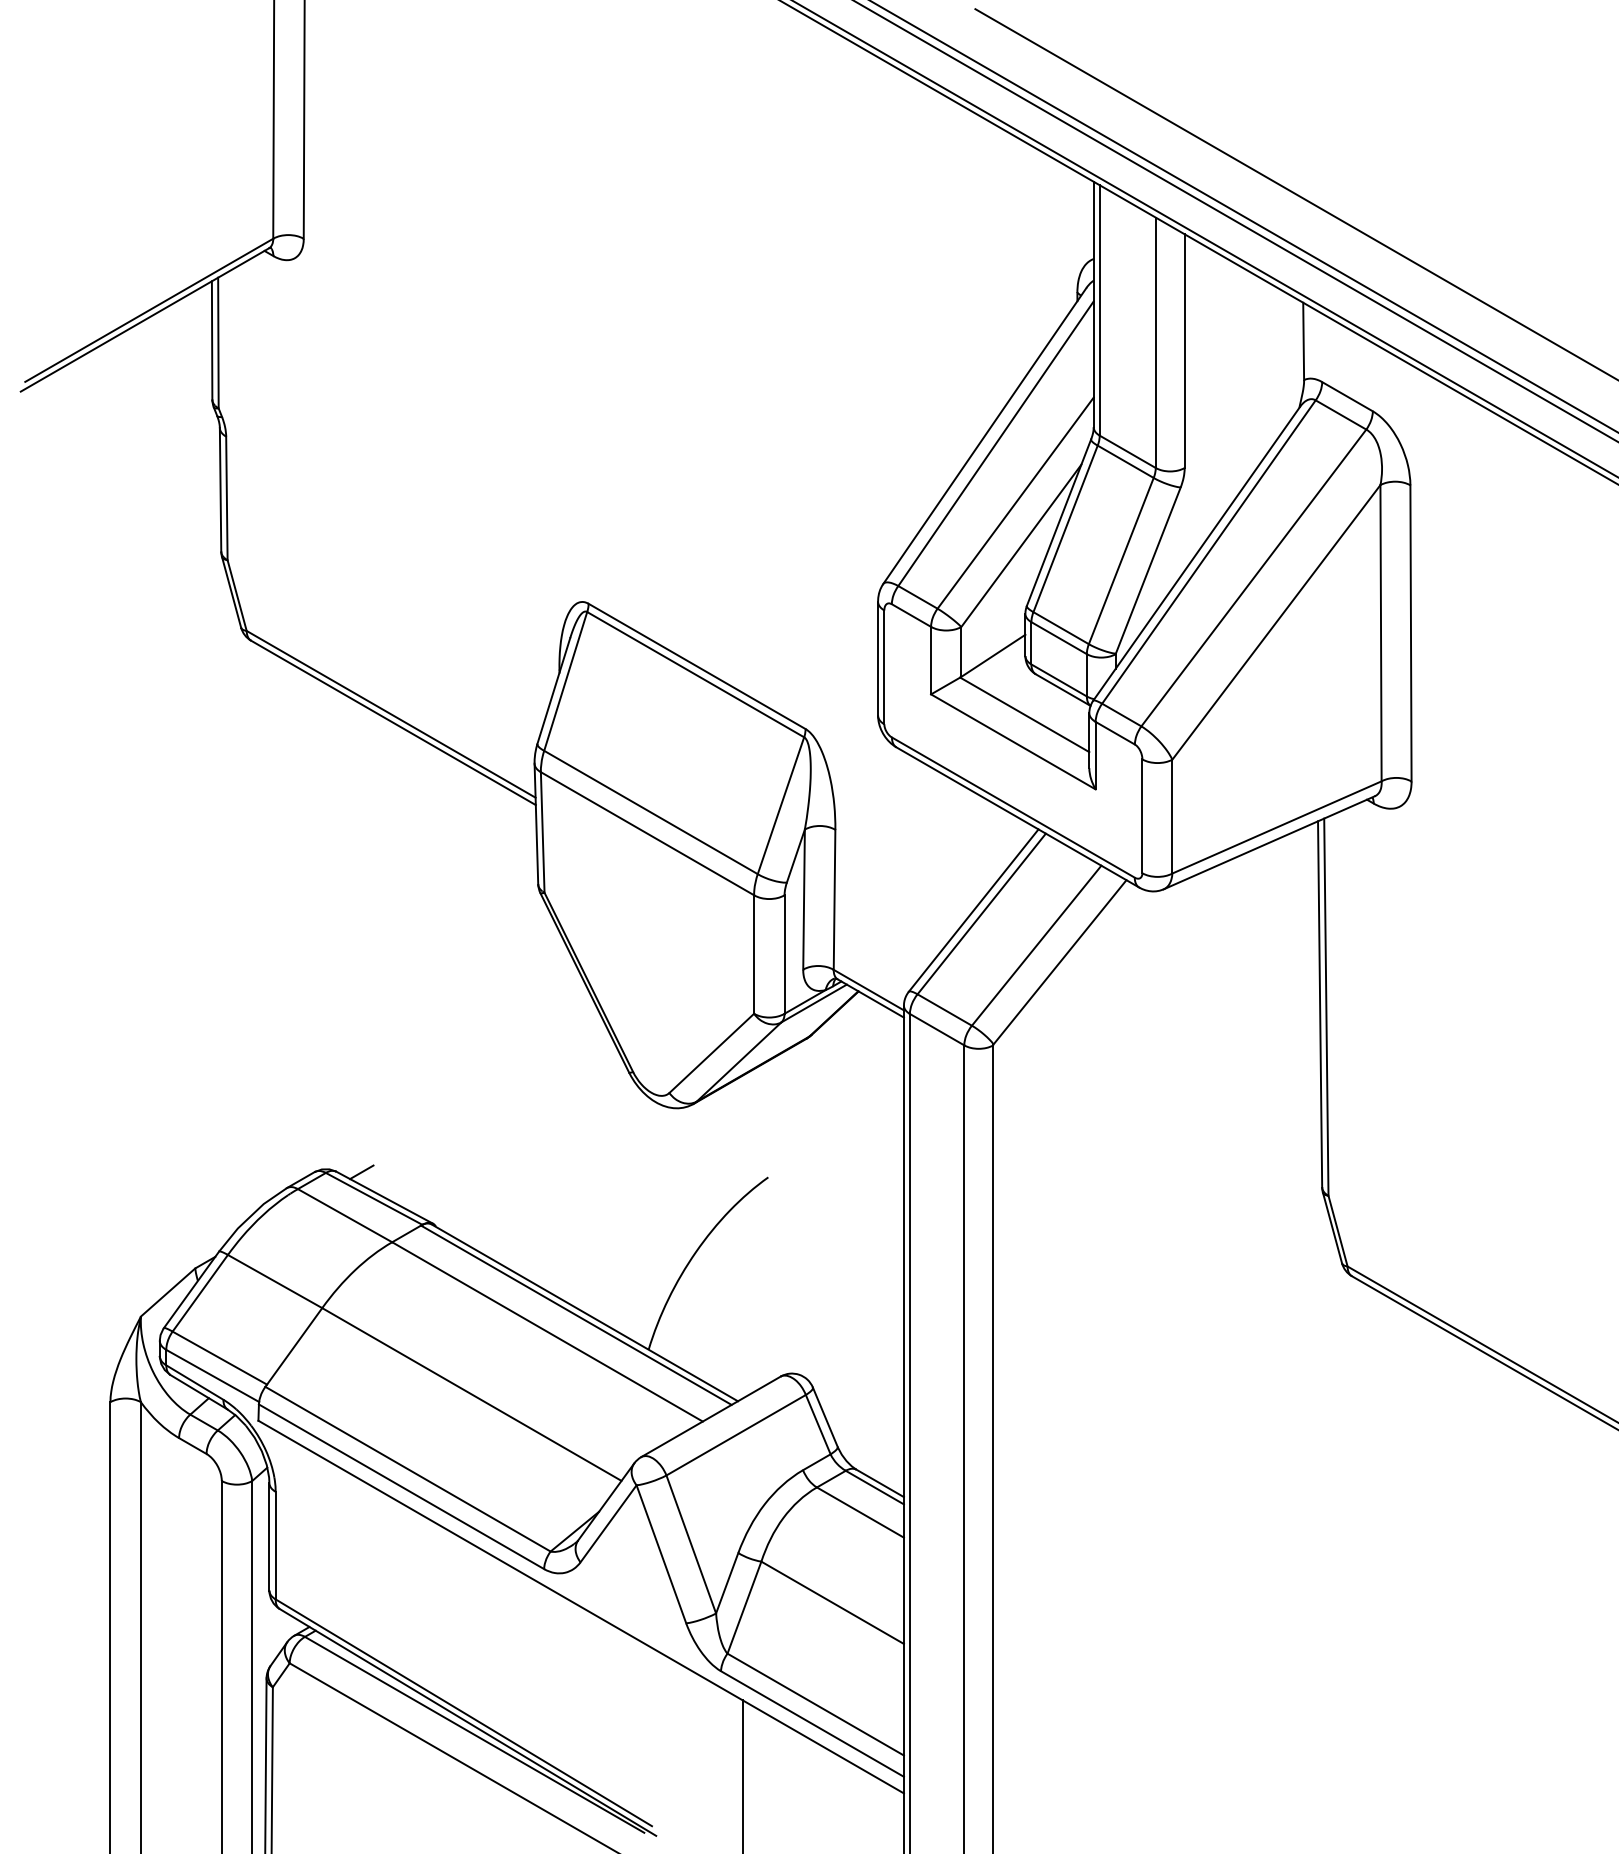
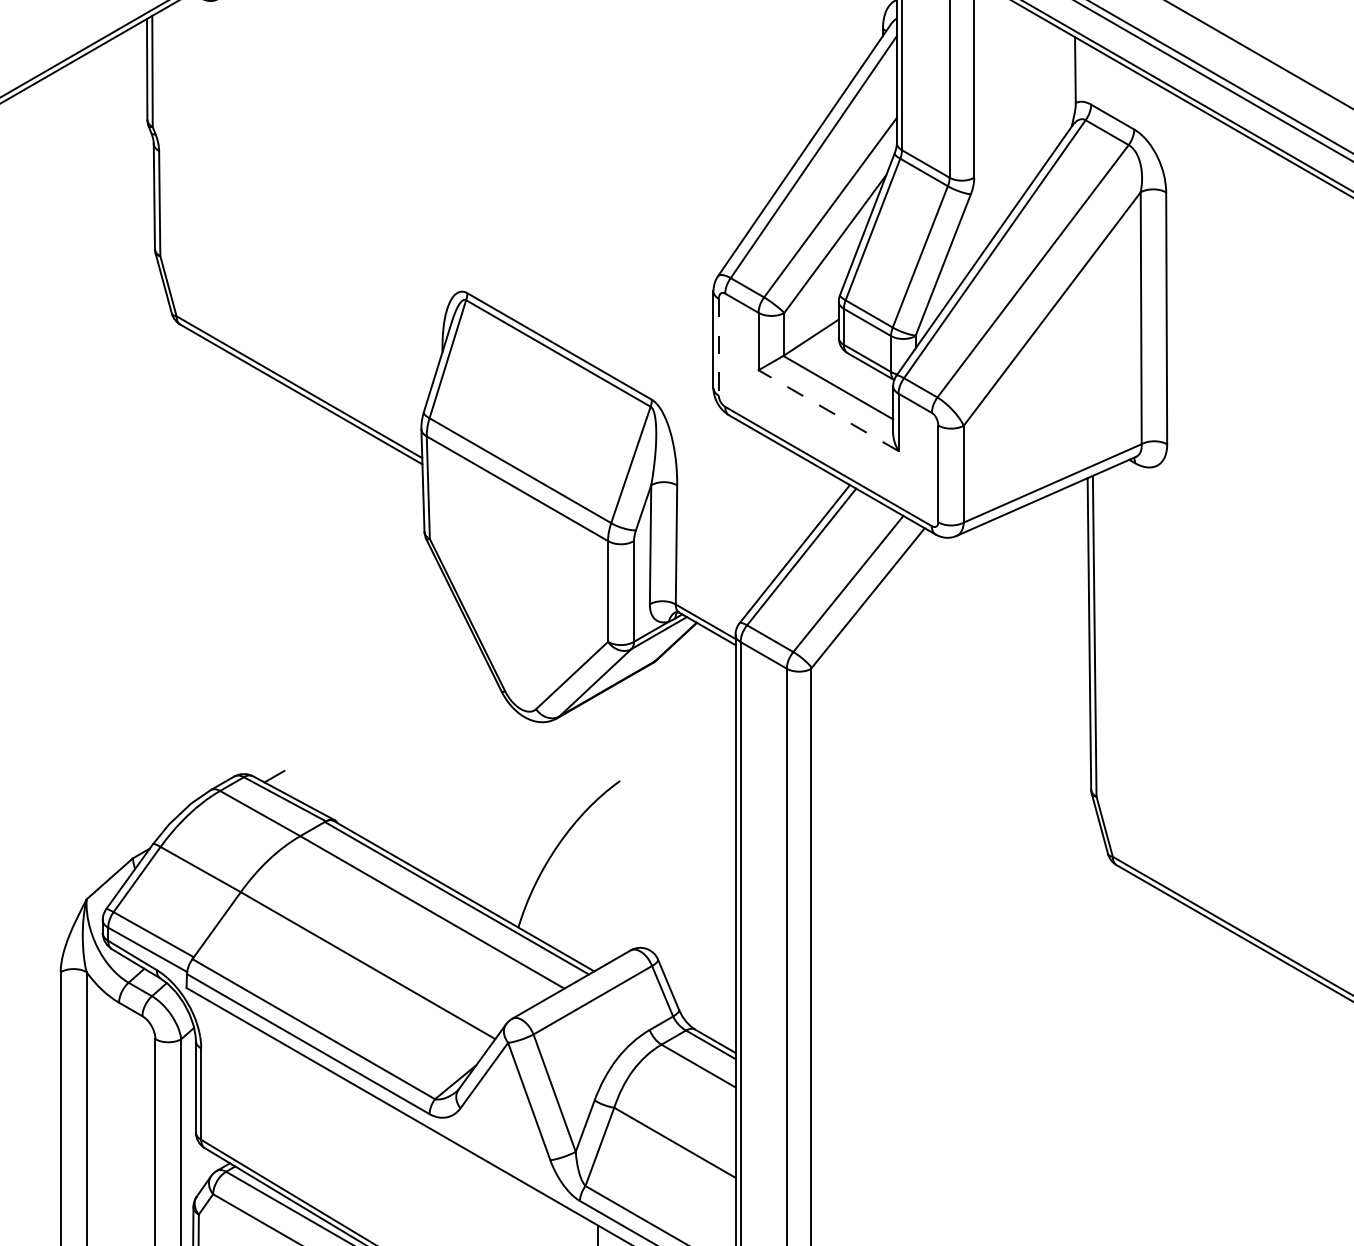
line: (884, 667) -> (718, 347), solid -> dashed
line: (1012, 741) -> (827, 410), solid -> dashed

